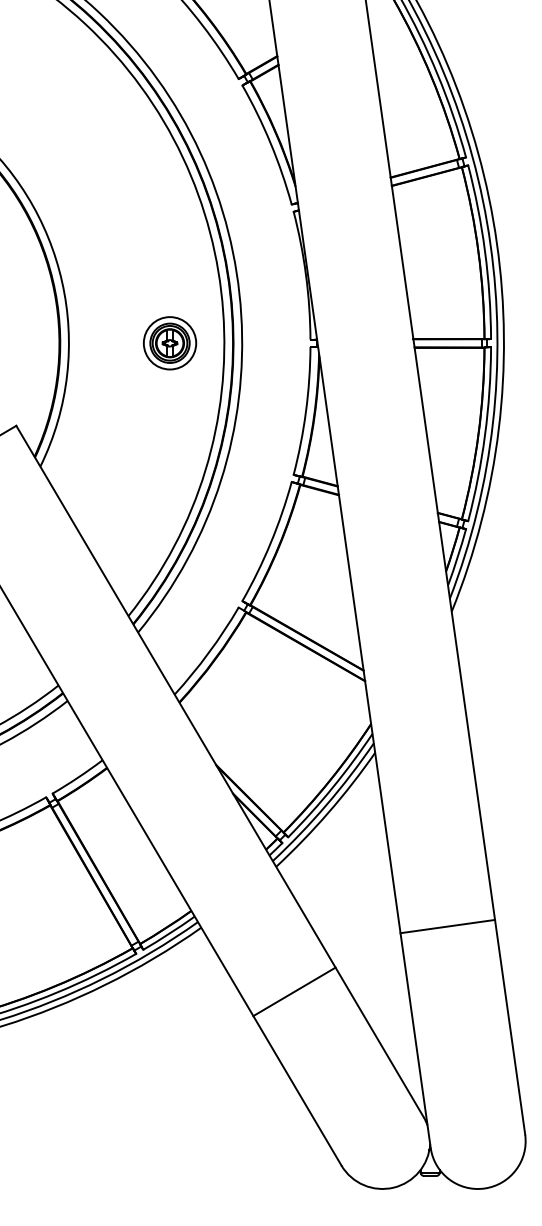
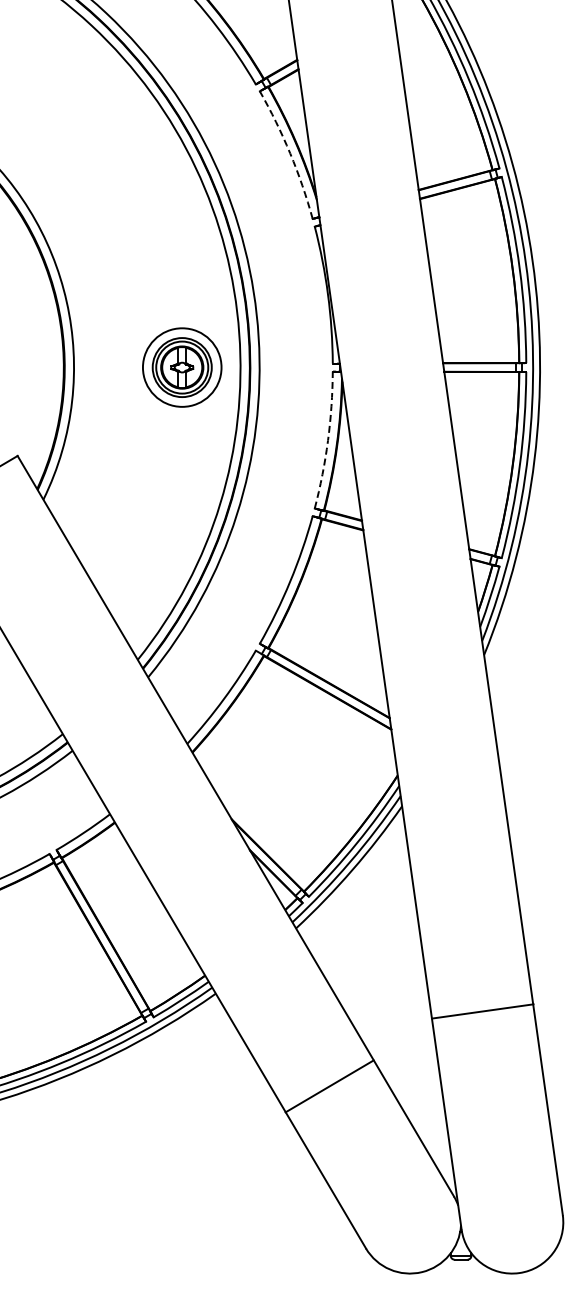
arc: (271, 143) -> (290, 153), solid -> dashed
part: (170, 343) -> (182, 367), size x1.4
arc: (306, 411) -> (328, 440), solid -> dashed
line: (447, 926) -> (482, 1011), moved
line: (294, 991) -> (329, 1086), moved

